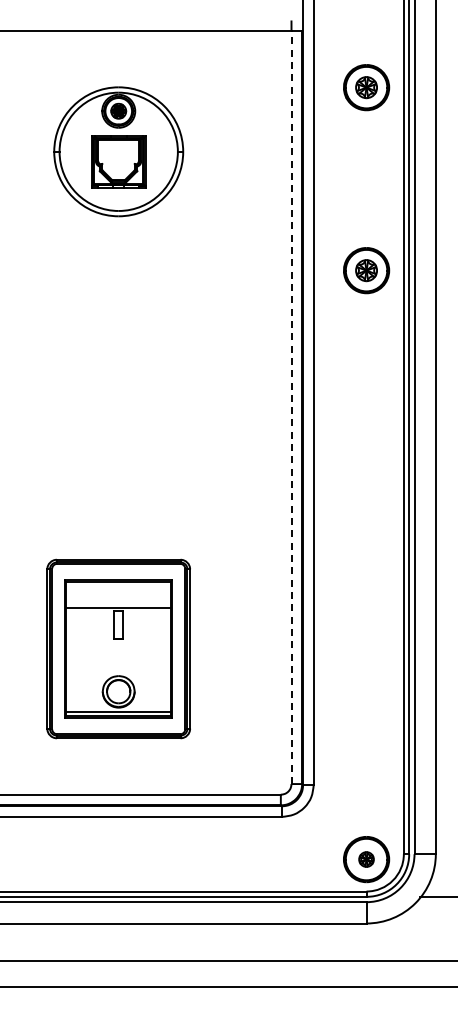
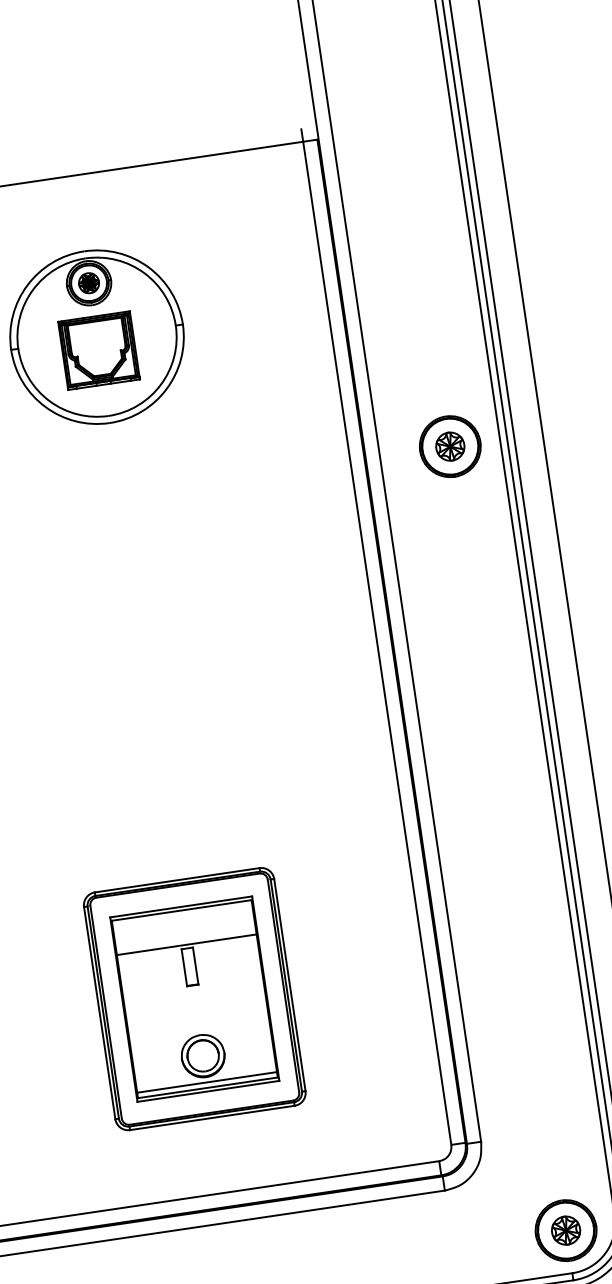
part: (366, 87) -> (414, 202), removed
line: (291, 407) -> (377, 643), dashed -> solid
part: (366, 859) -> (566, 1230), size x1.43

